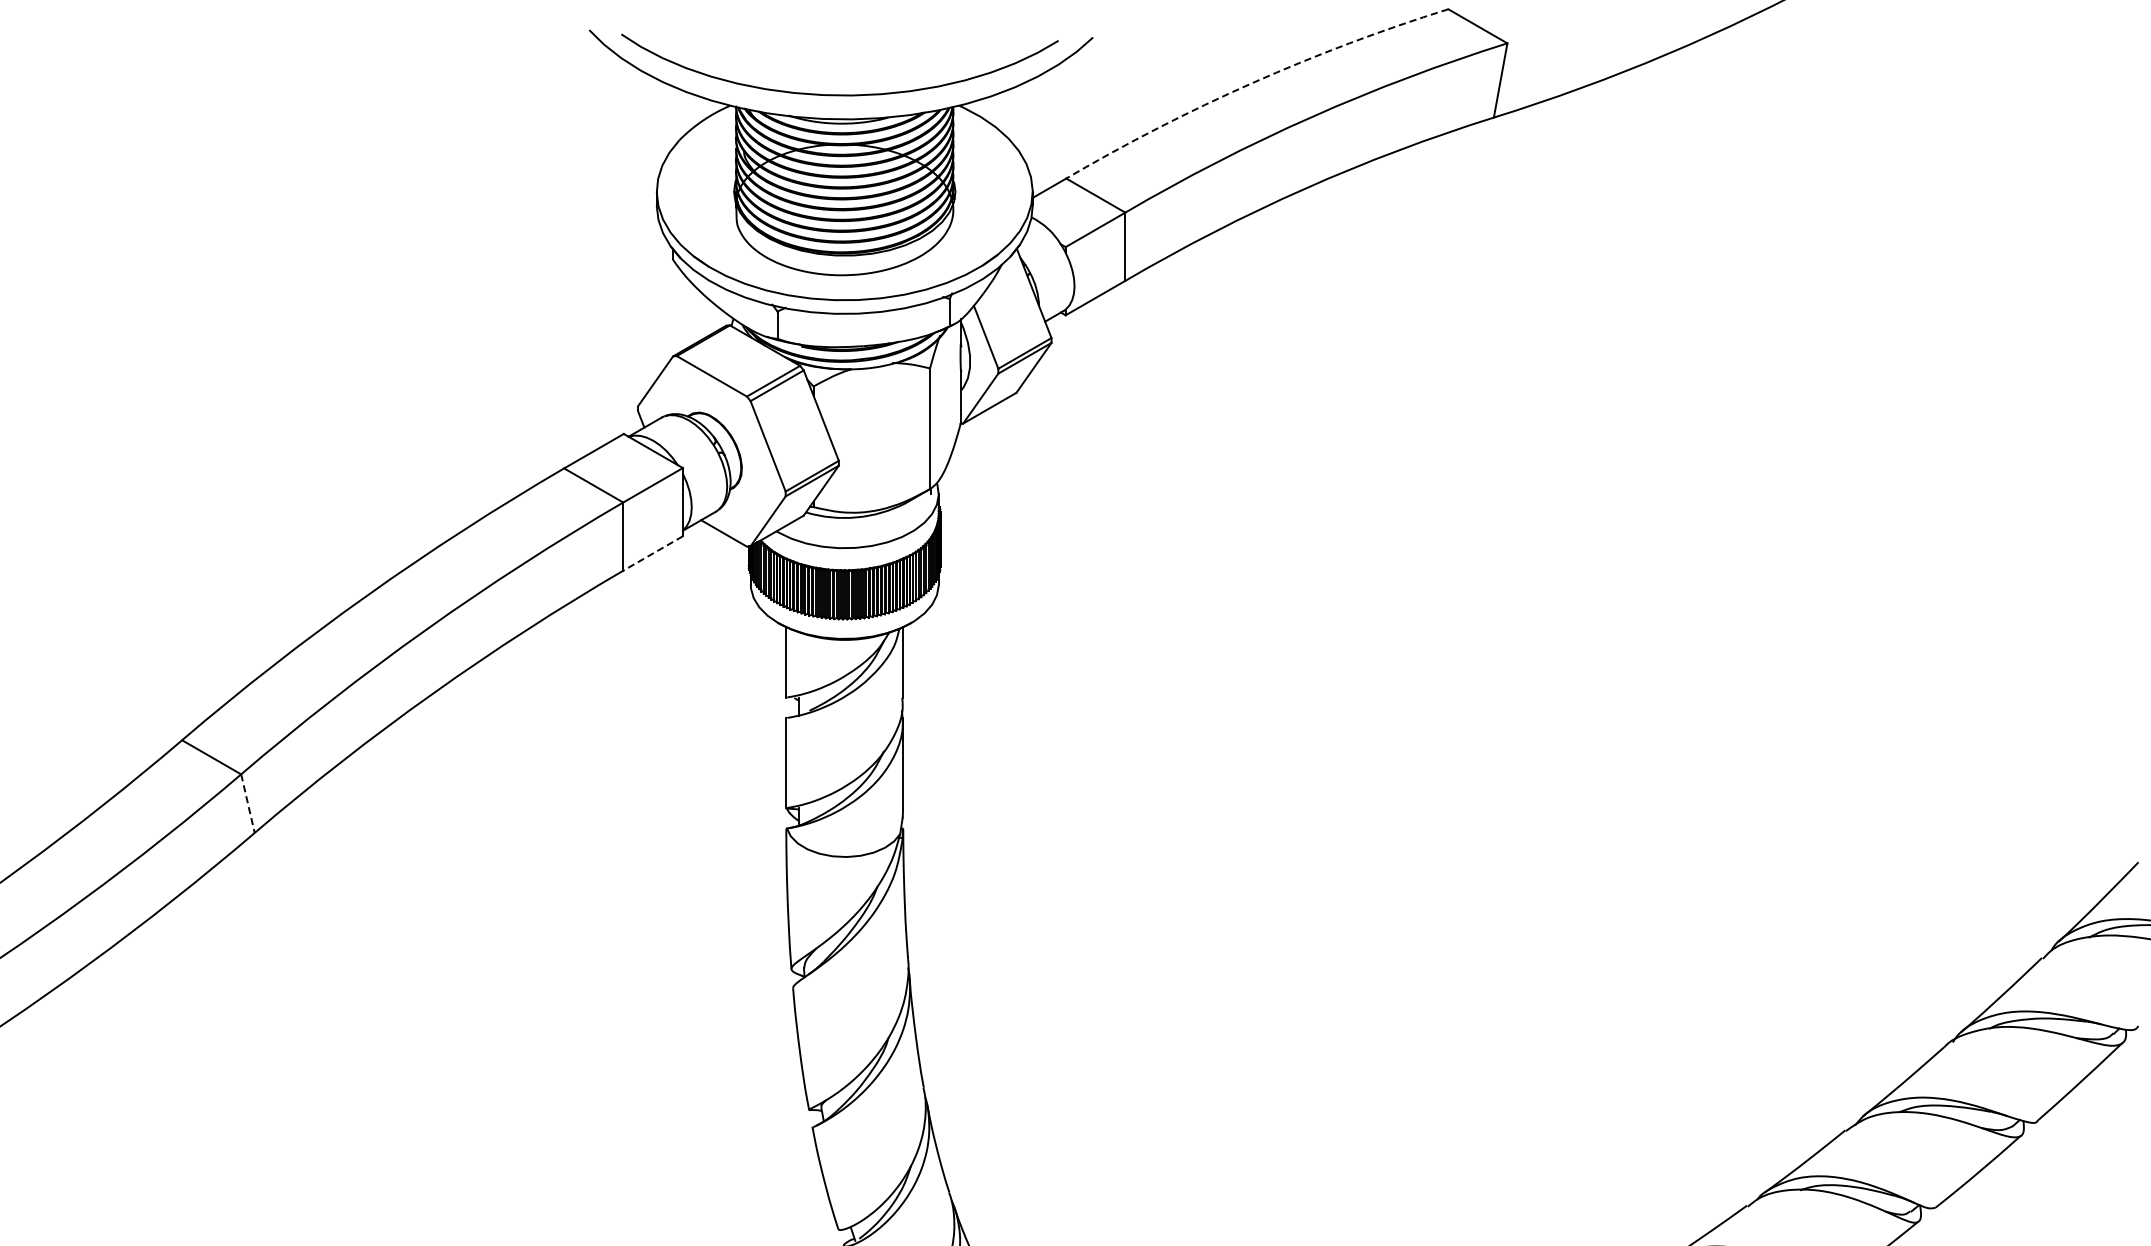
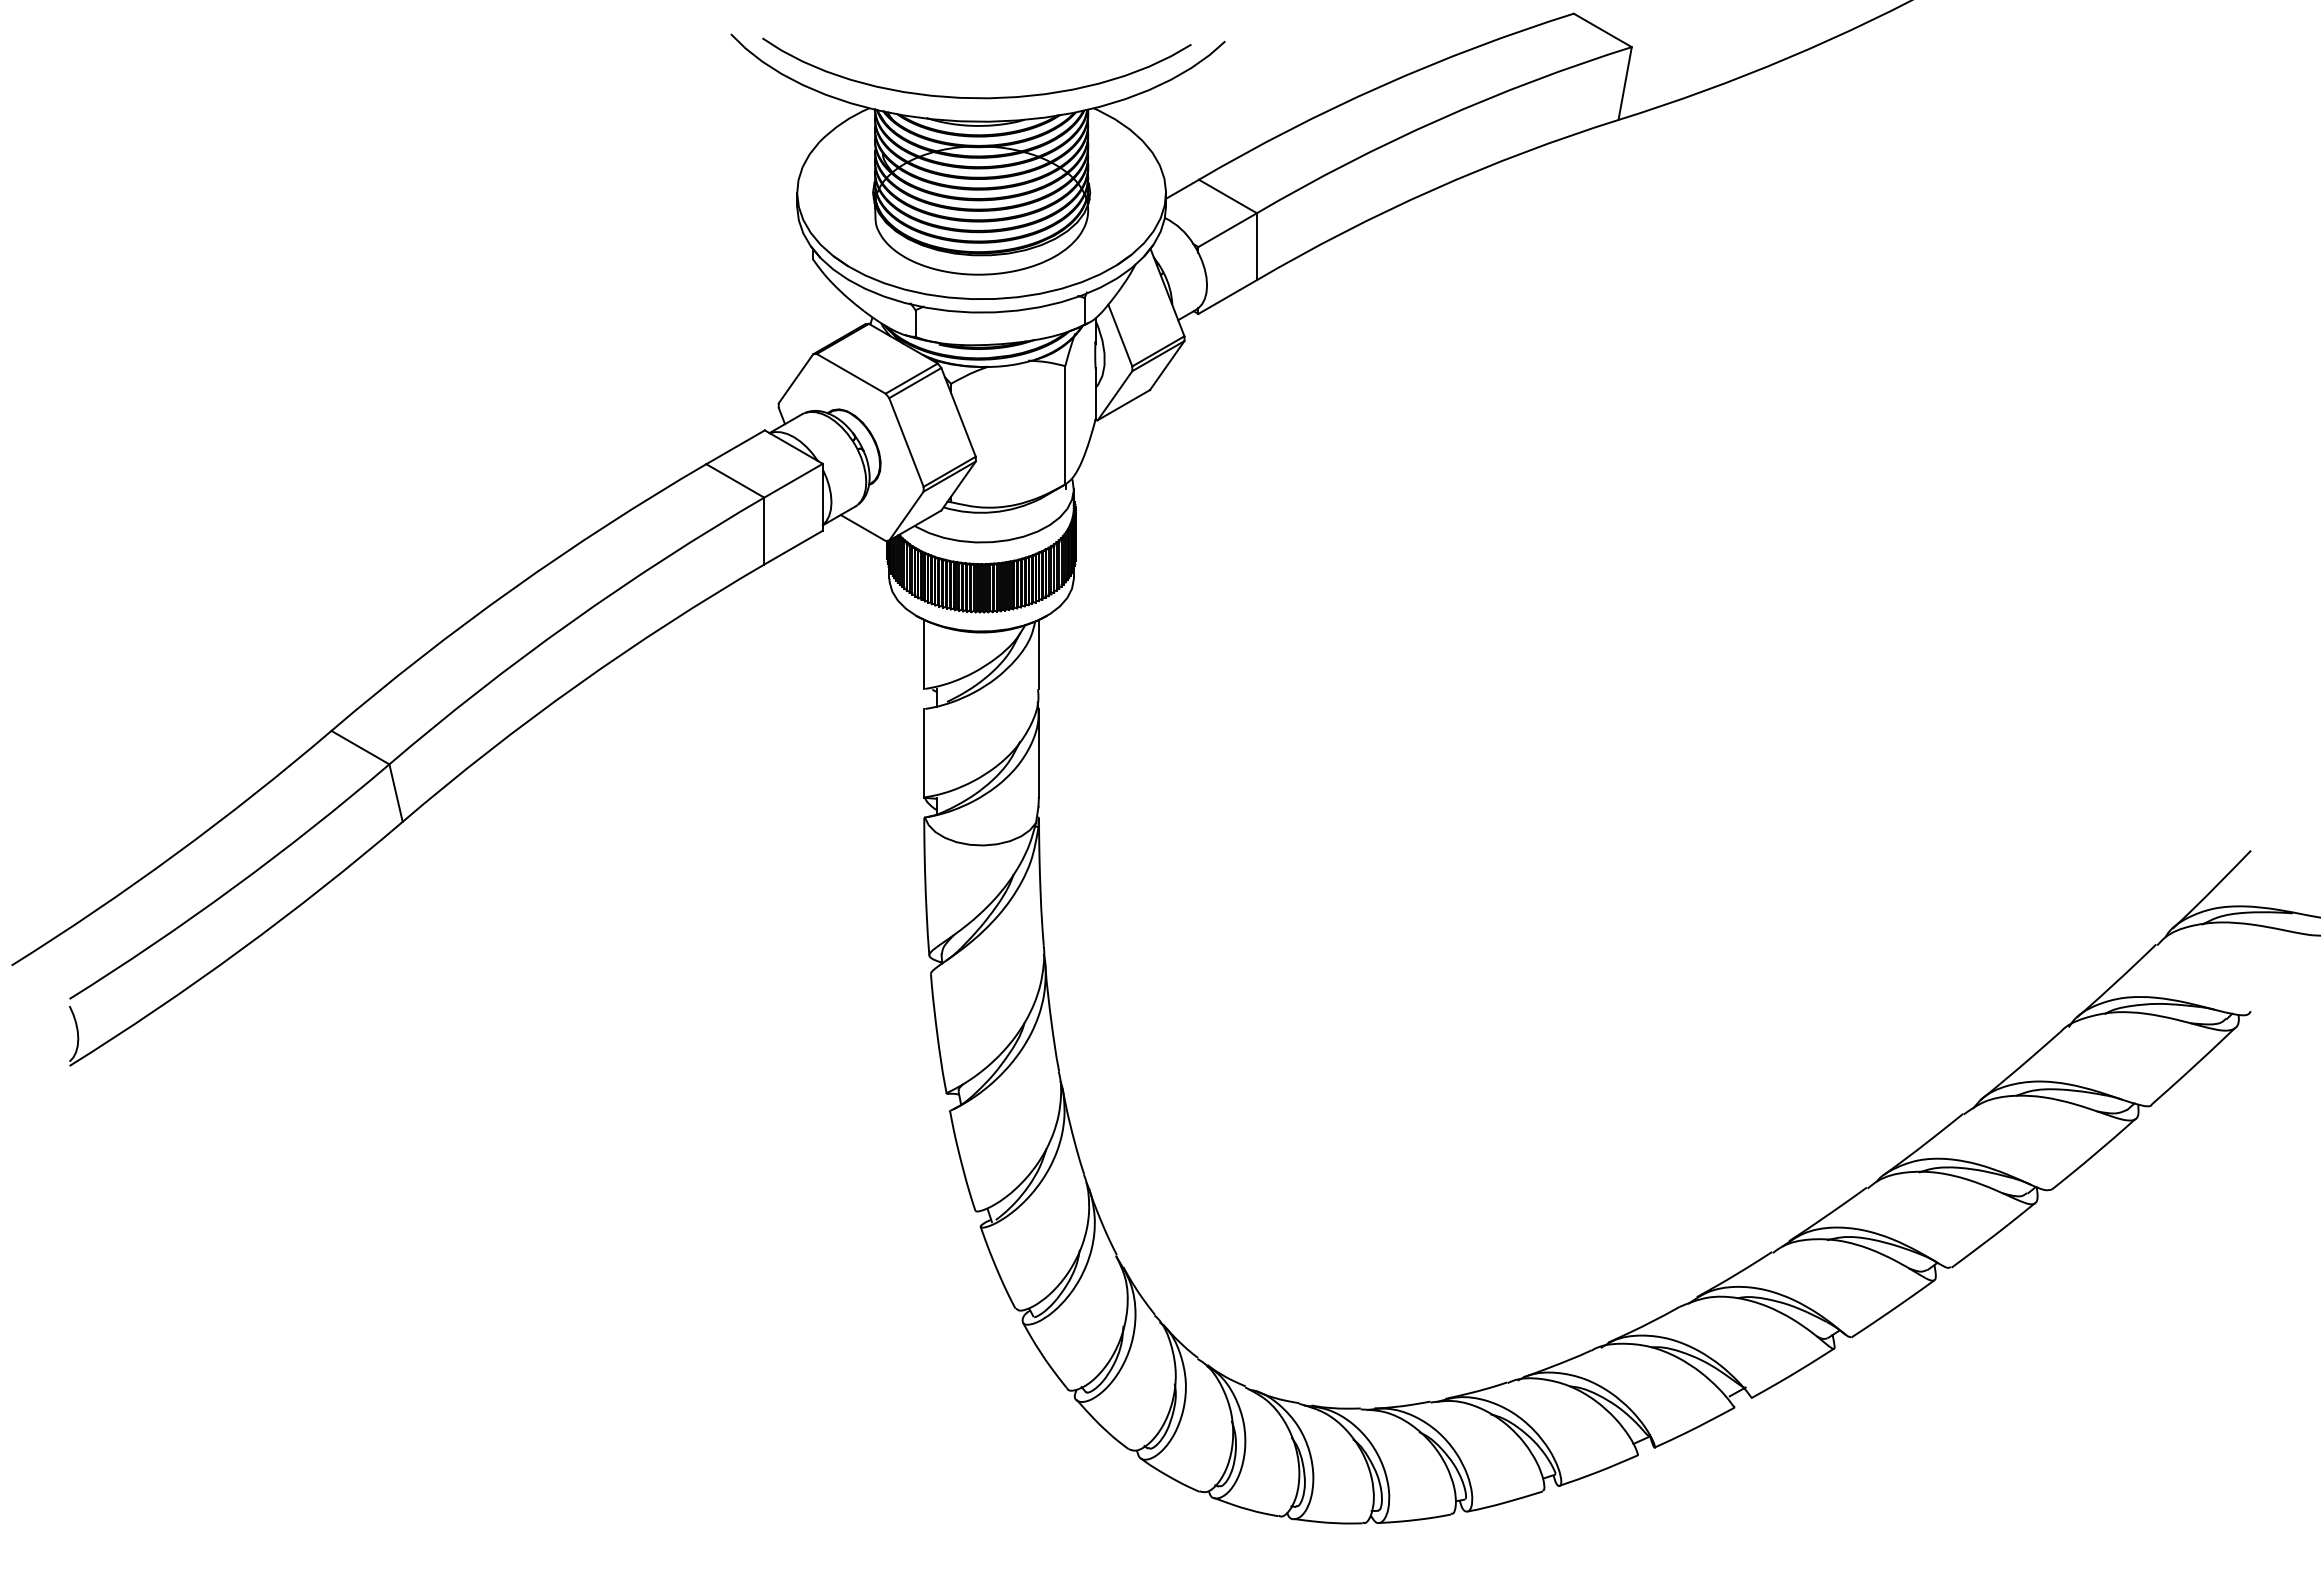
arc: (1252, 83) -> (1381, 86), dashed -> solid
line: (653, 553) -> (793, 547), dashed -> solid
line: (248, 804) -> (396, 793), dashed -> solid

